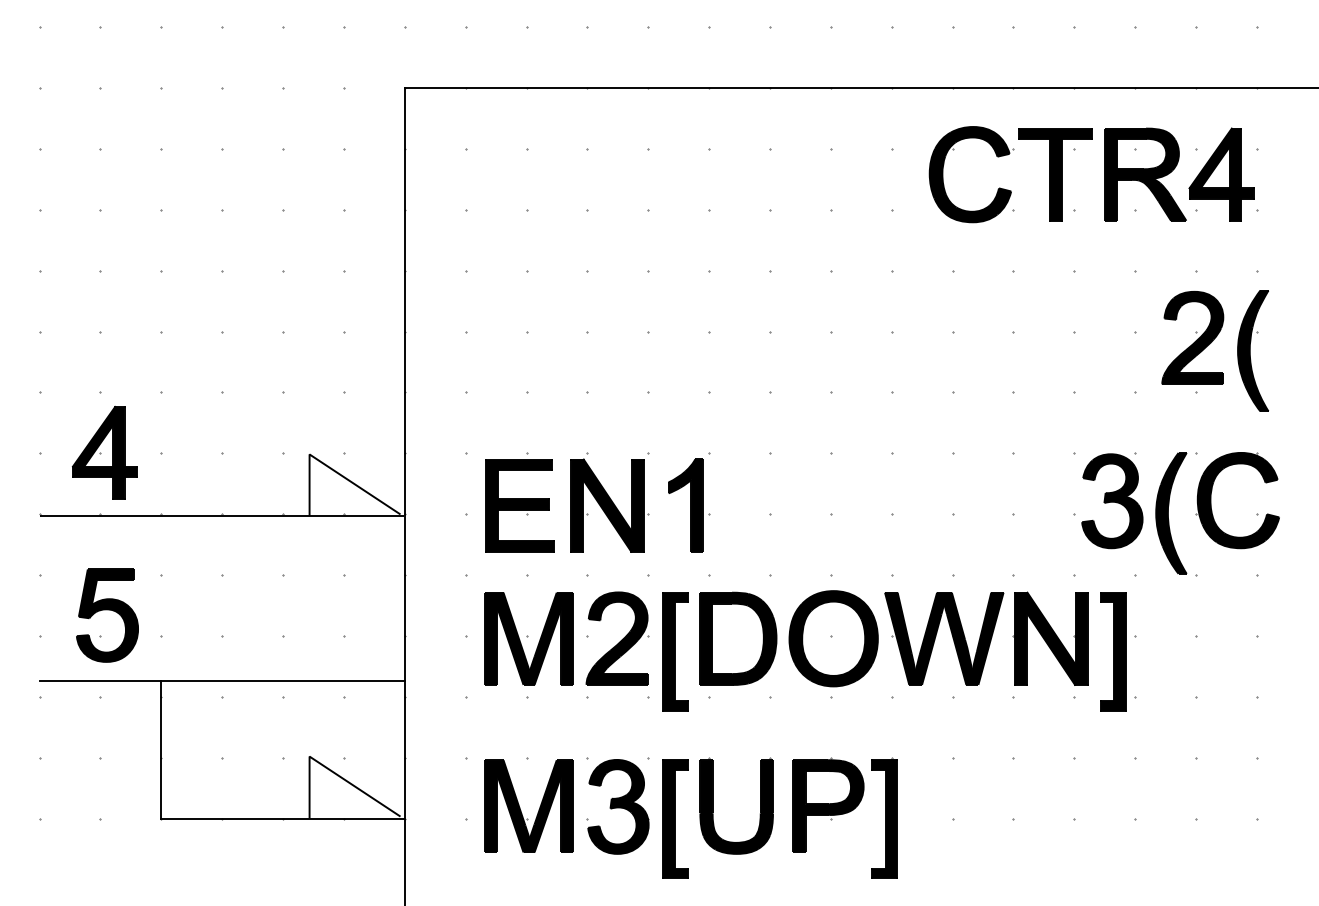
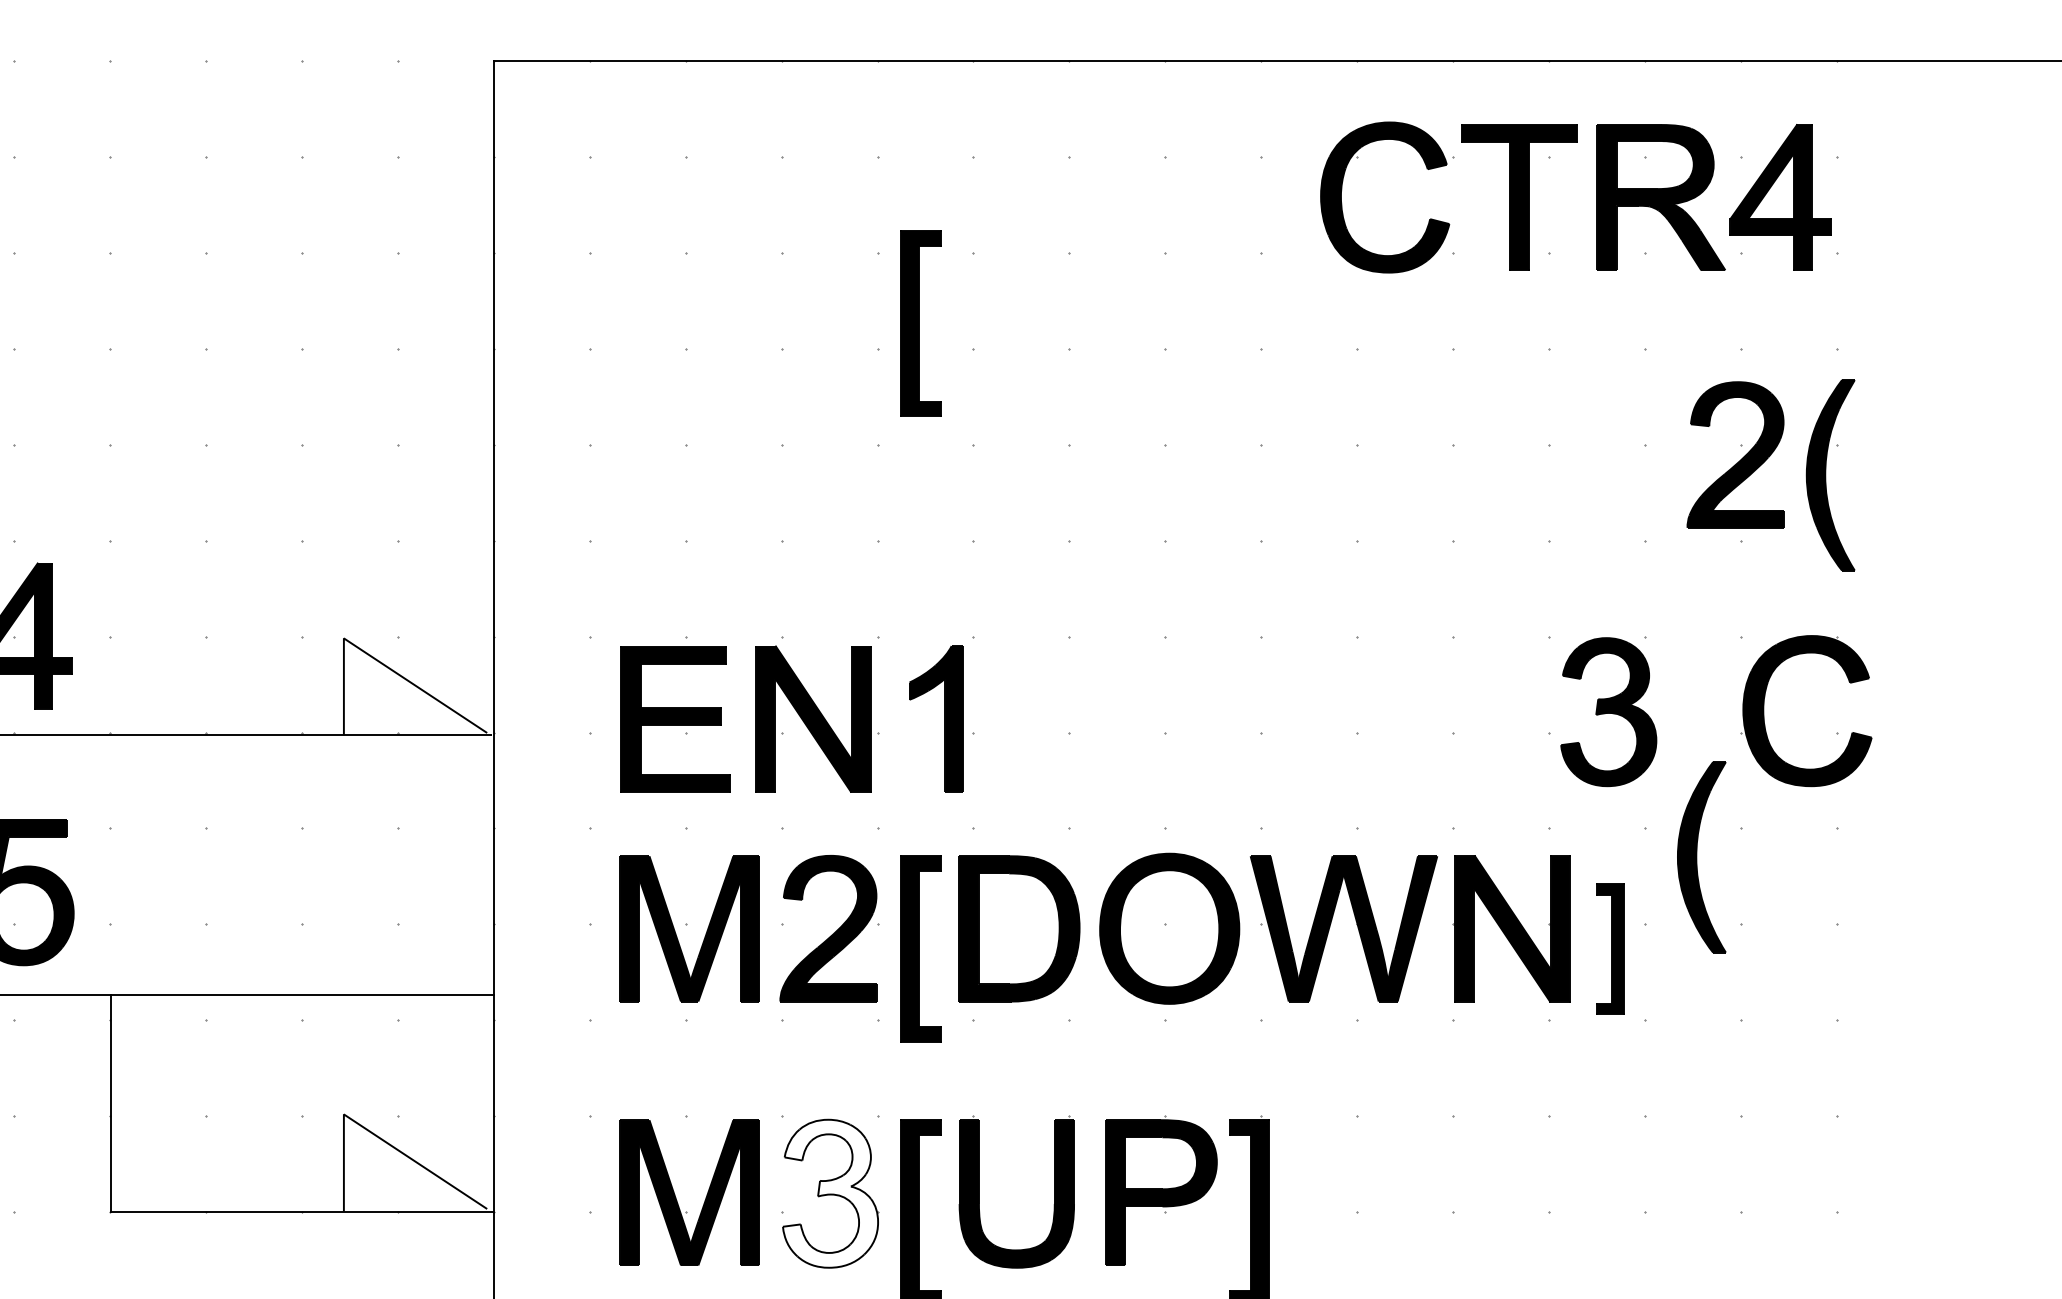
part: (675, 254) -> (920, 323), added
part: (1171, 513) -> (1701, 857), moved
part: (1113, 651) -> (1610, 948), size x0.7
fill: (618, 806) -> (830, 1193), removed

